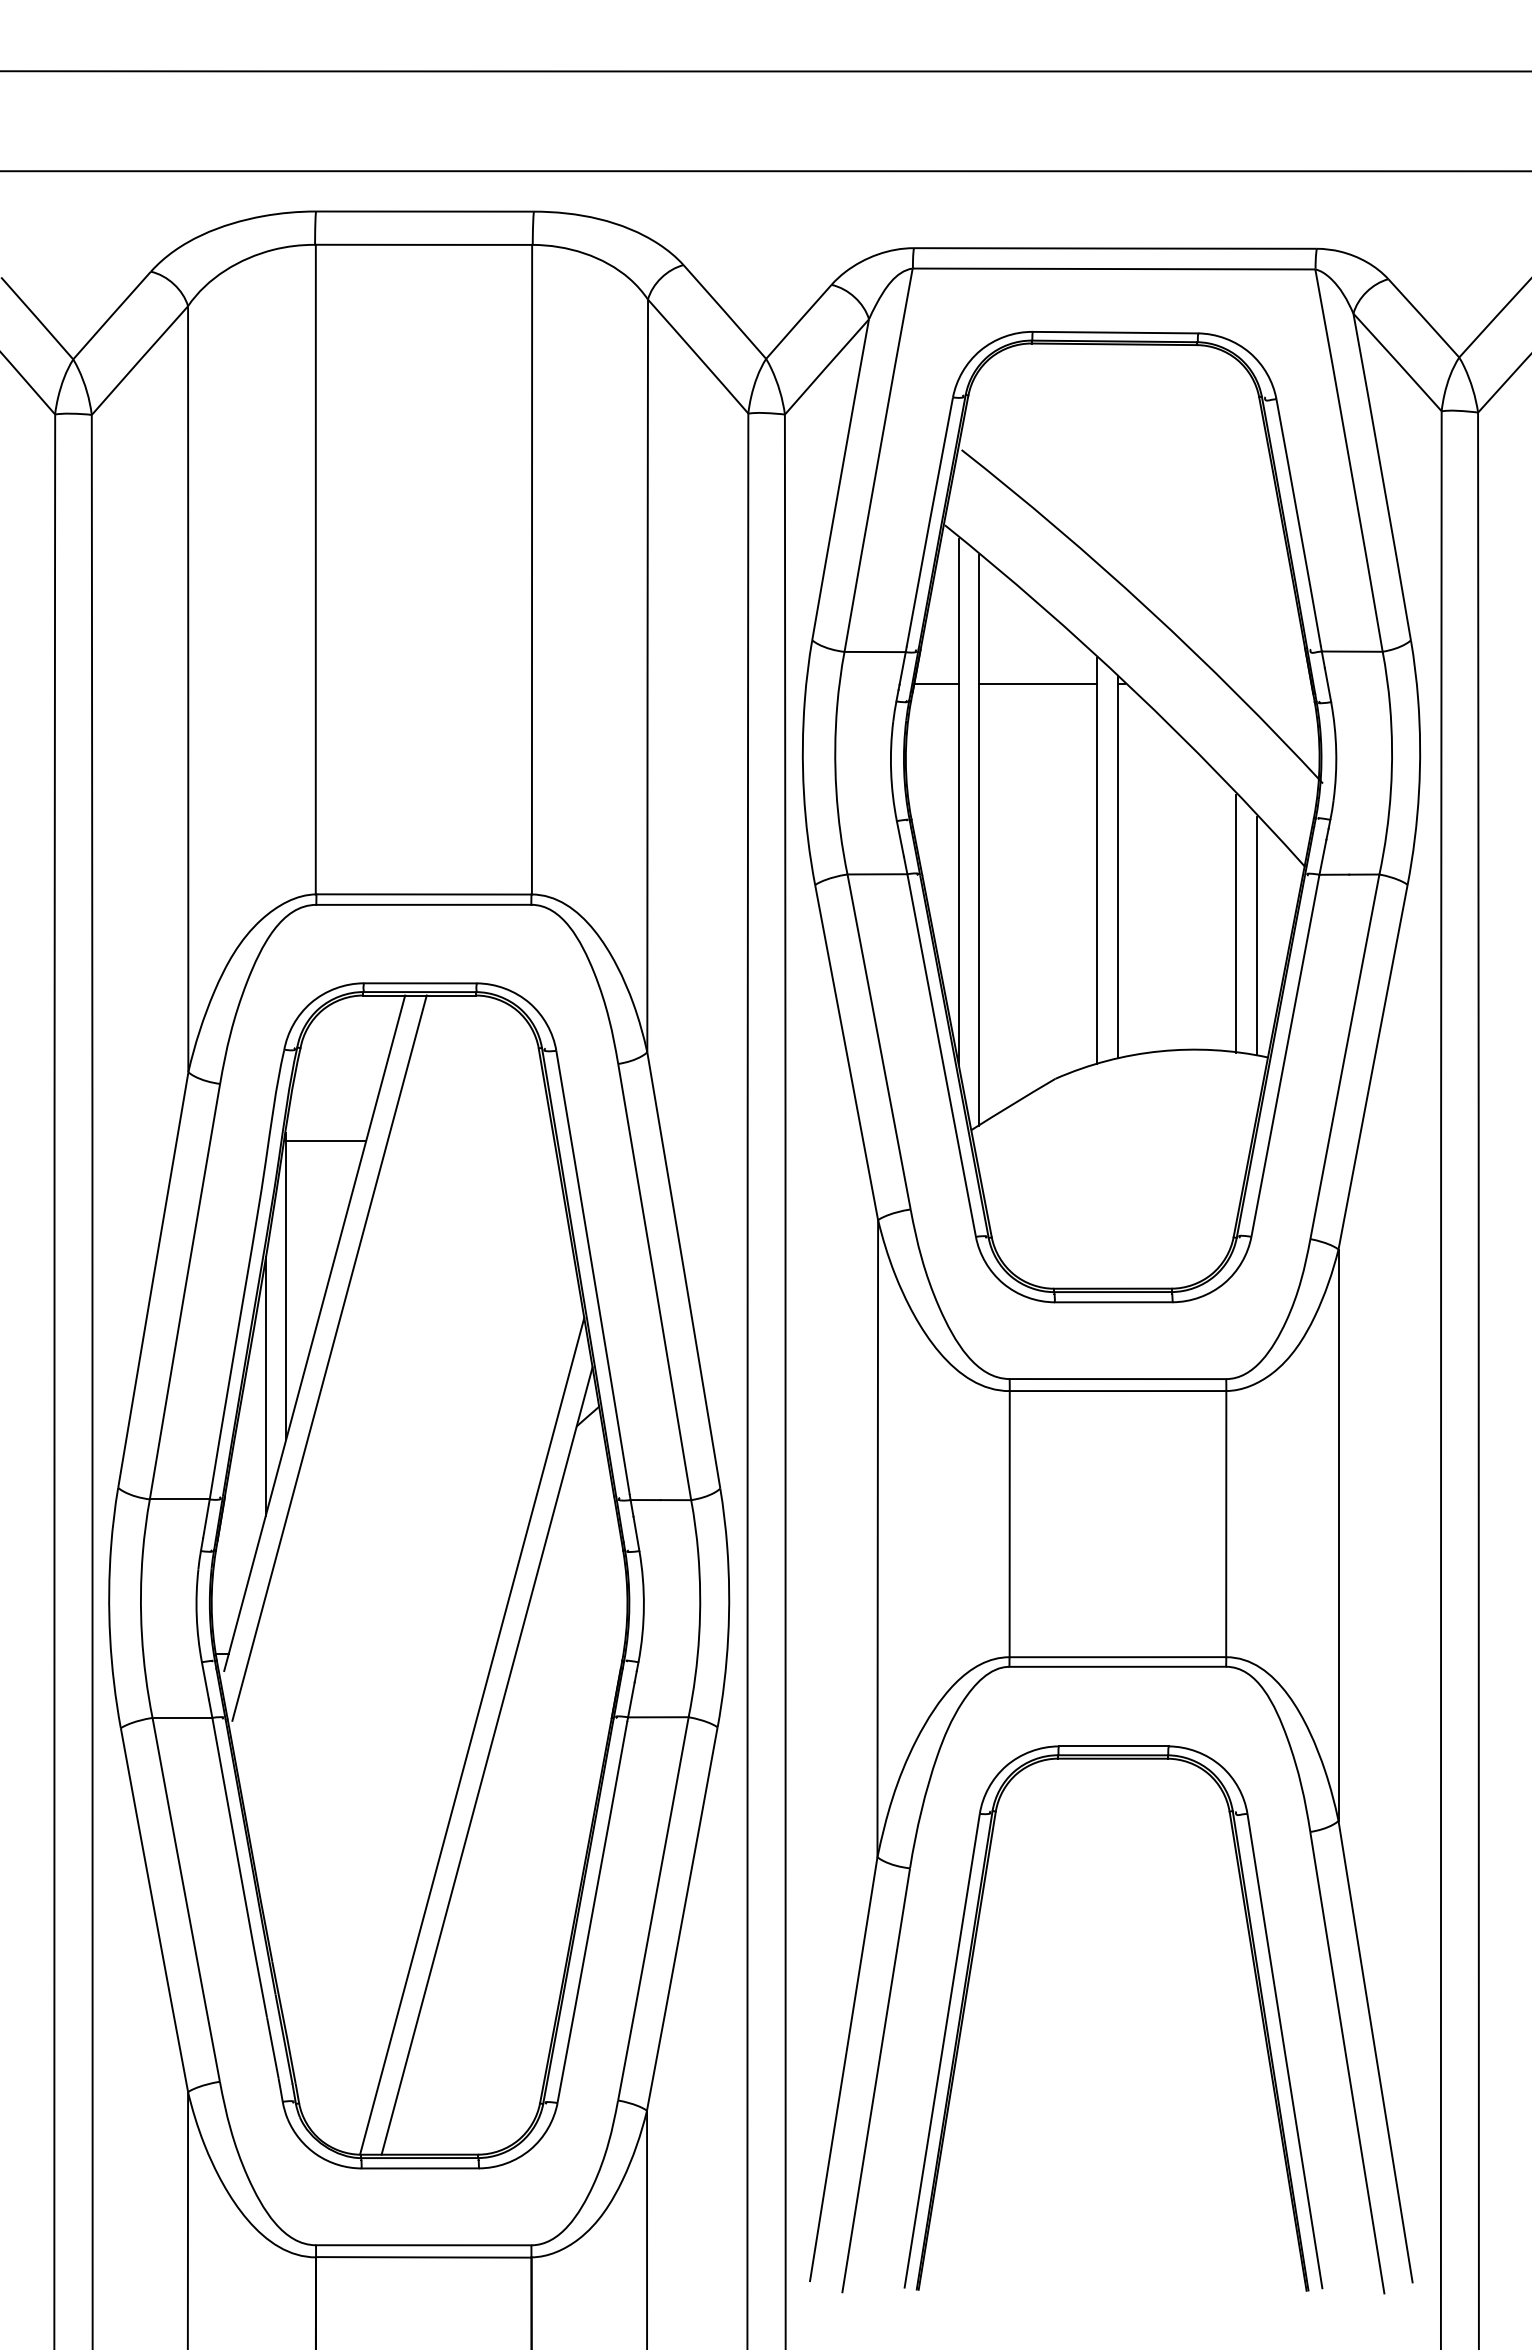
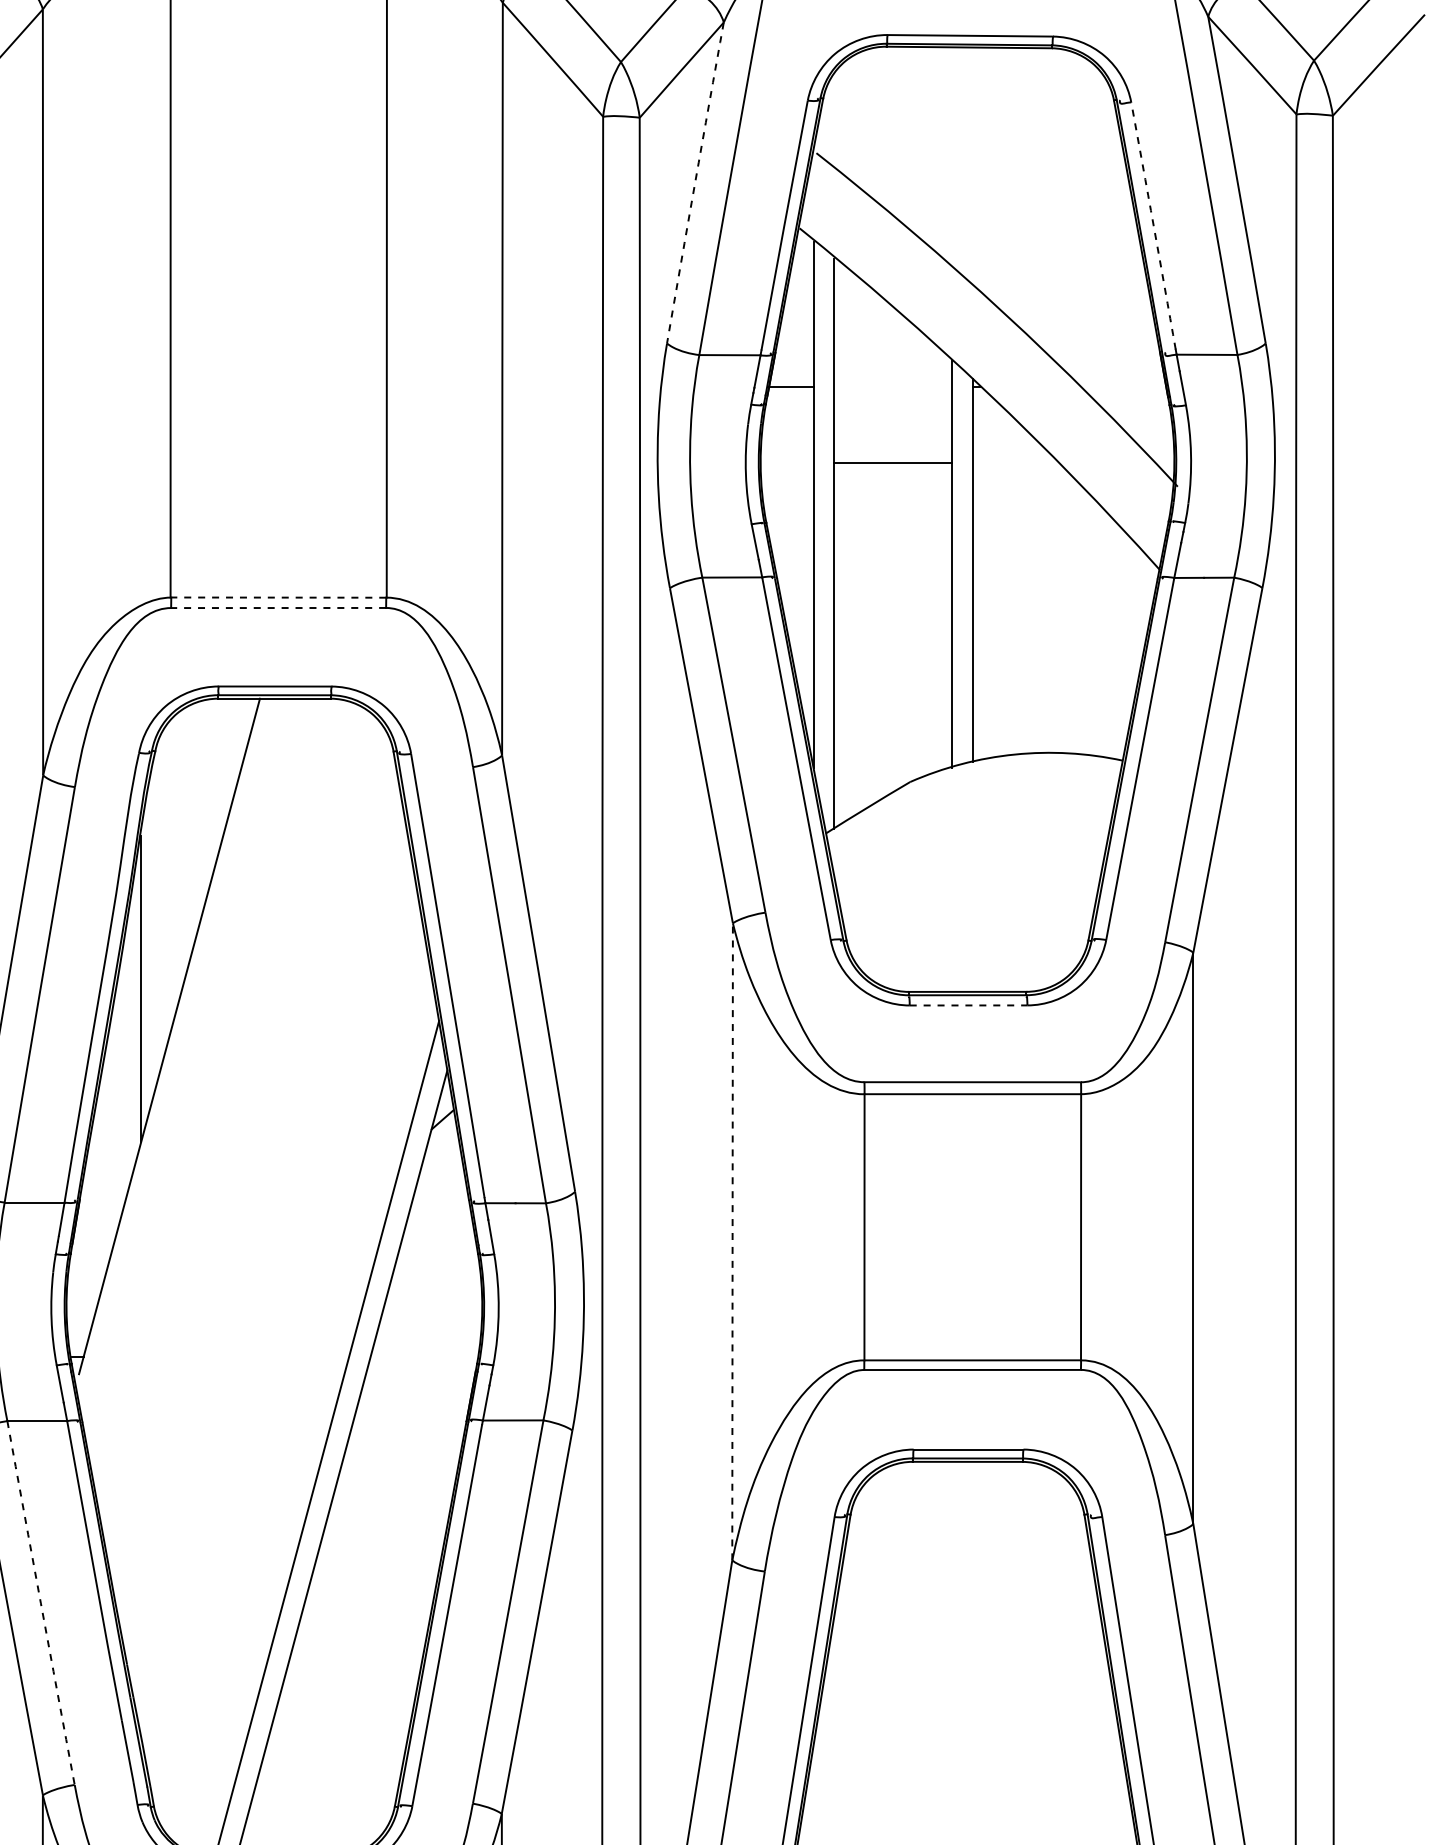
arc: (840, 479) -> (695, 182), solid -> dashed
arc: (1298, 522) -> (1153, 225), solid -> dashed
line: (1038, 683) -> (893, 462), moved
line: (423, 894) -> (278, 597), solid -> dashed
line: (423, 904) -> (278, 607), solid -> dashed
line: (1235, 923) -> (1090, 626), removed
line: (1256, 936) -> (1111, 639), removed
line: (326, 1140) -> (181, 843), removed
line: (1113, 1302) -> (968, 1005), solid -> dashed
line: (329, 1357) -> (184, 1060), removed
line: (265, 1386) -> (120, 1089), removed
line: (877, 1538) -> (732, 1241), solid -> dashed
arc: (186, 1899) -> (41, 1602), solid -> dashed

